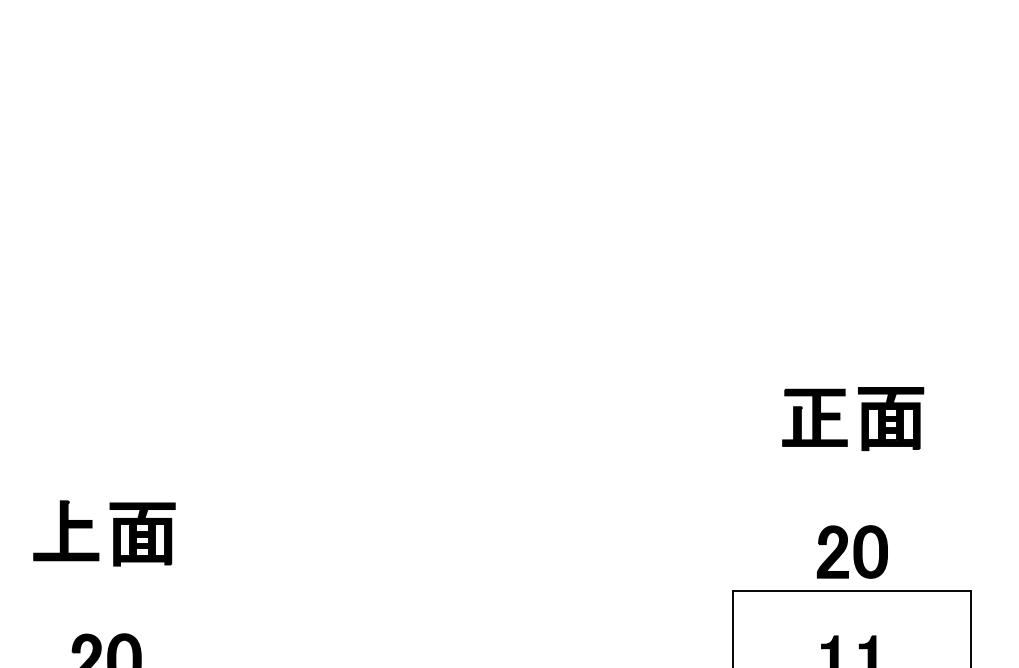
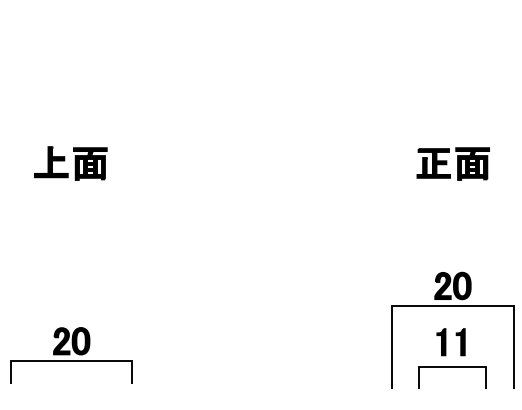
part: (851, 417) -> (452, 163), moved
part: (103, 533) -> (70, 163), moved

